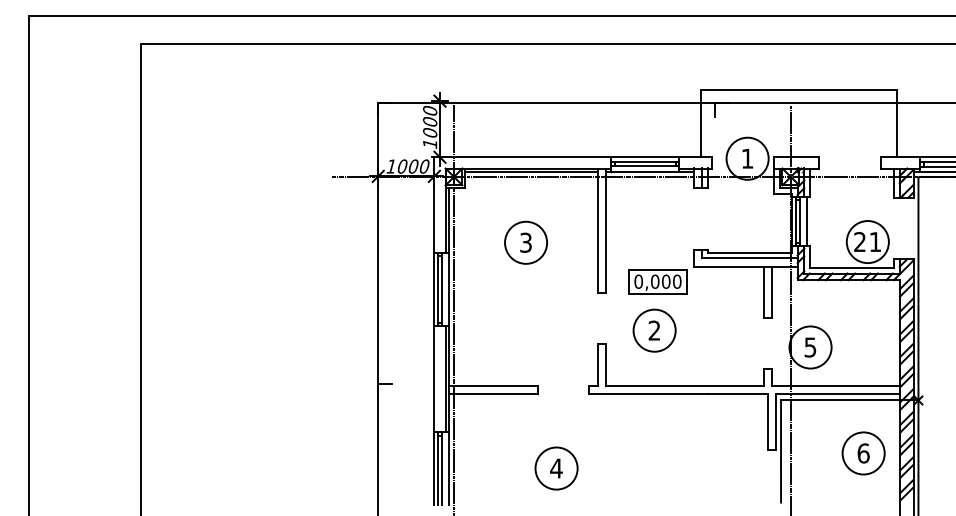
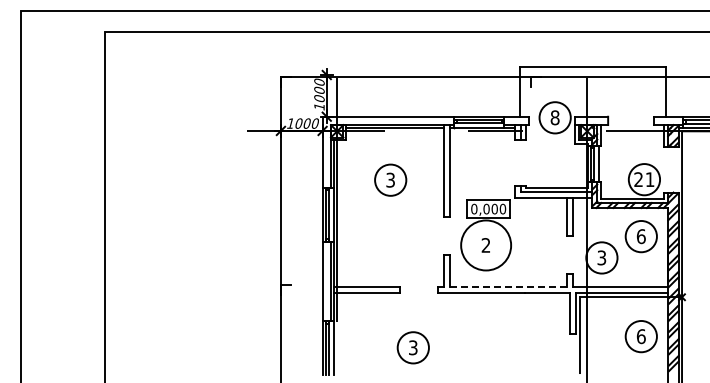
text: (746, 158) -> (554, 117), 1 -> 8
part: (862, 318) -> (640, 236), added
circle: (653, 330) -> (485, 245), size x1.6
text: (811, 346) -> (602, 257), 5 -> 3
line: (684, 385) -> (508, 286), solid -> dashed
text: (555, 468) -> (412, 347), 4 -> 3

